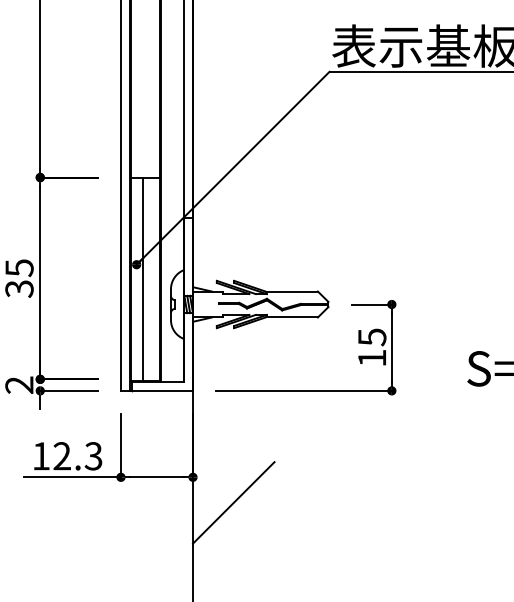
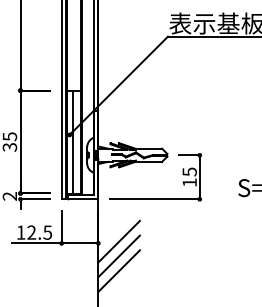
text: (93, 454) -> (47, 231), 12.3 -> 12.5
line: (232, 473) -> (118, 241), added
line: (232, 530) -> (118, 270), added

